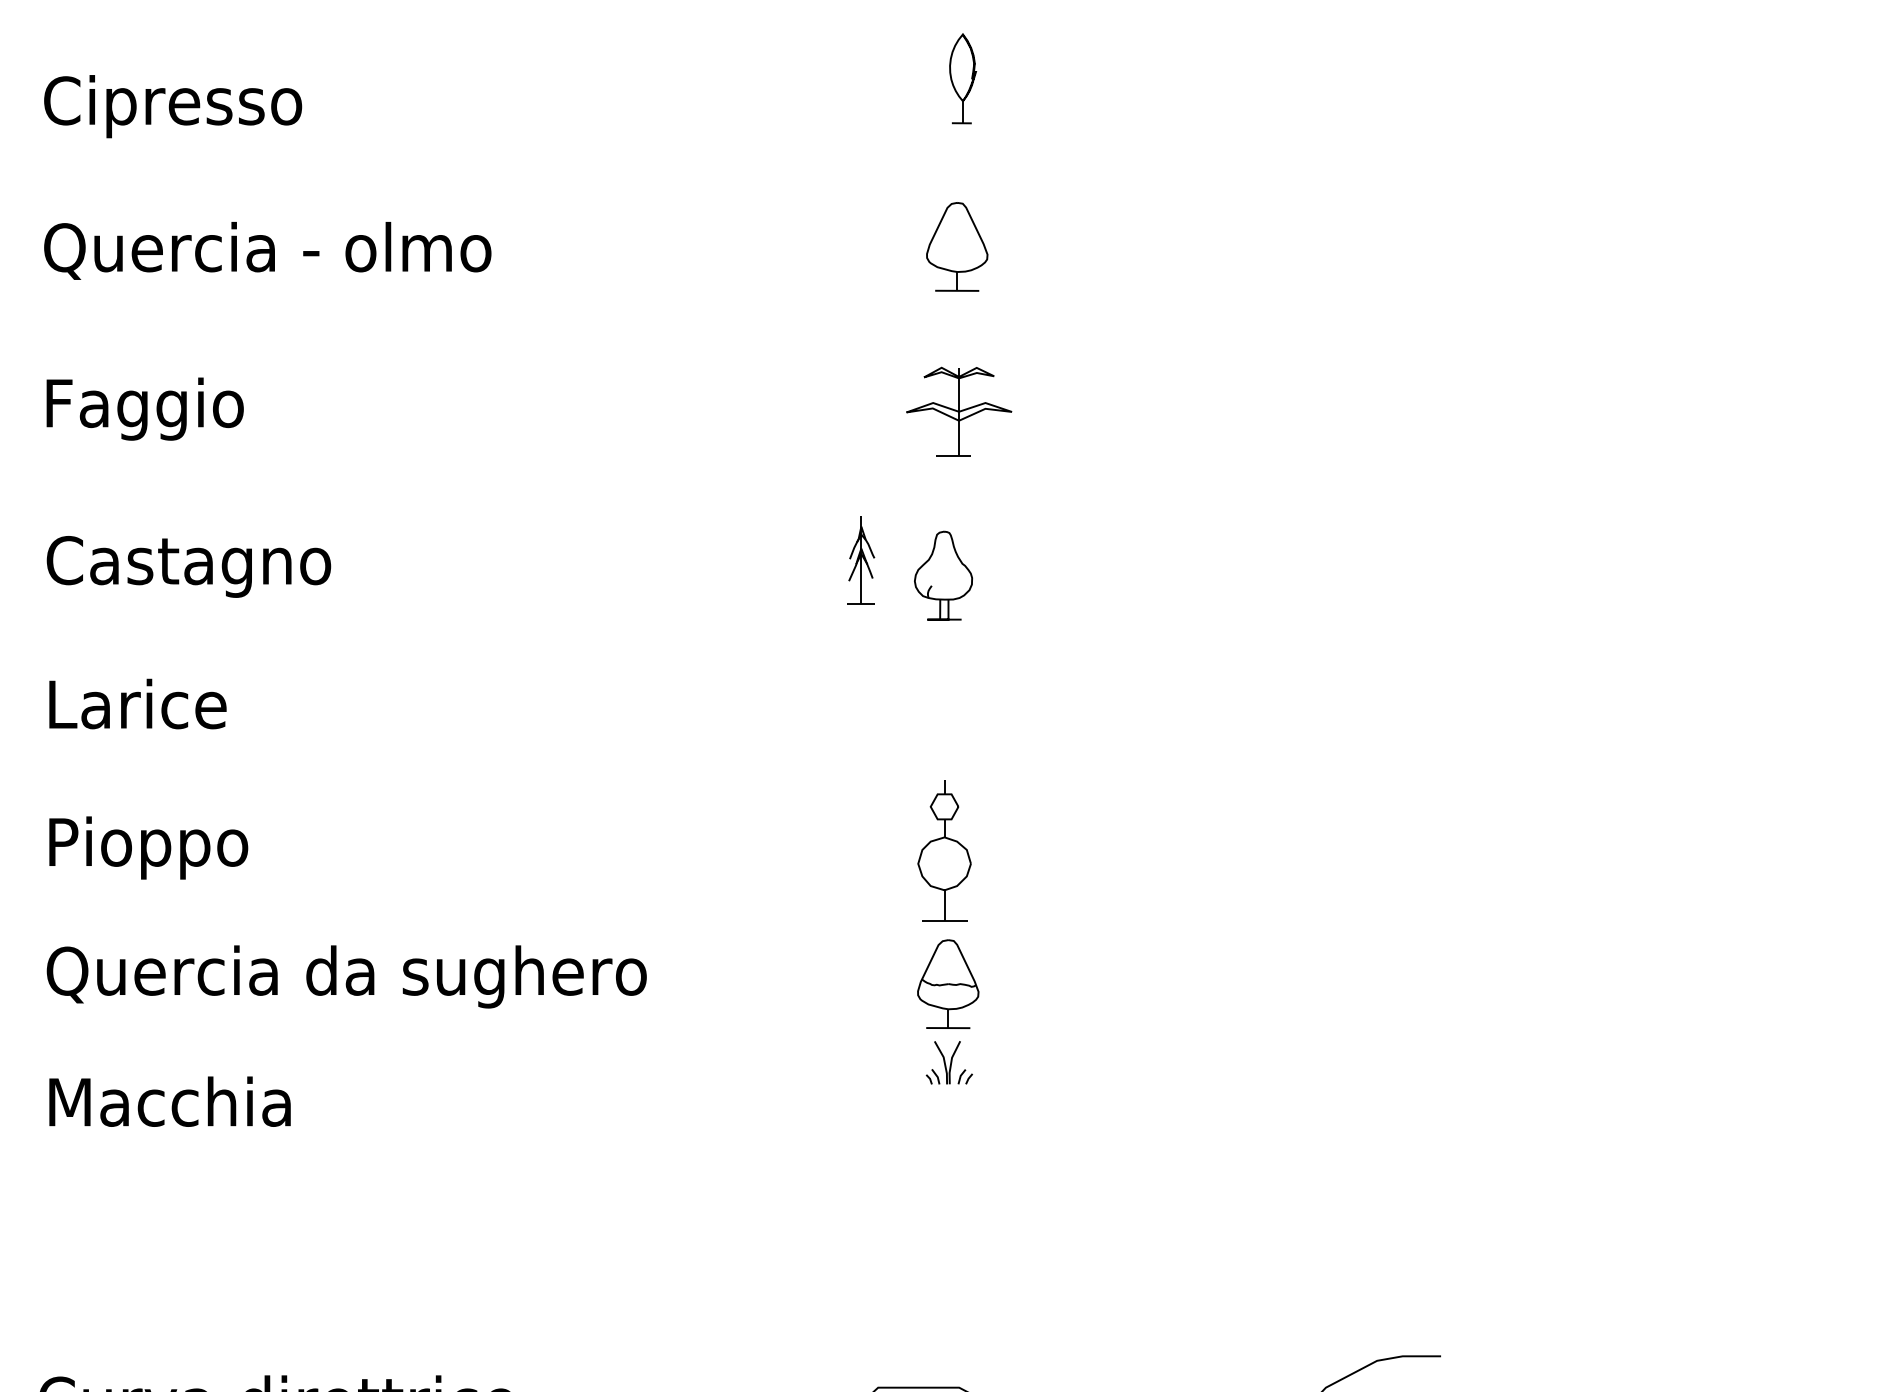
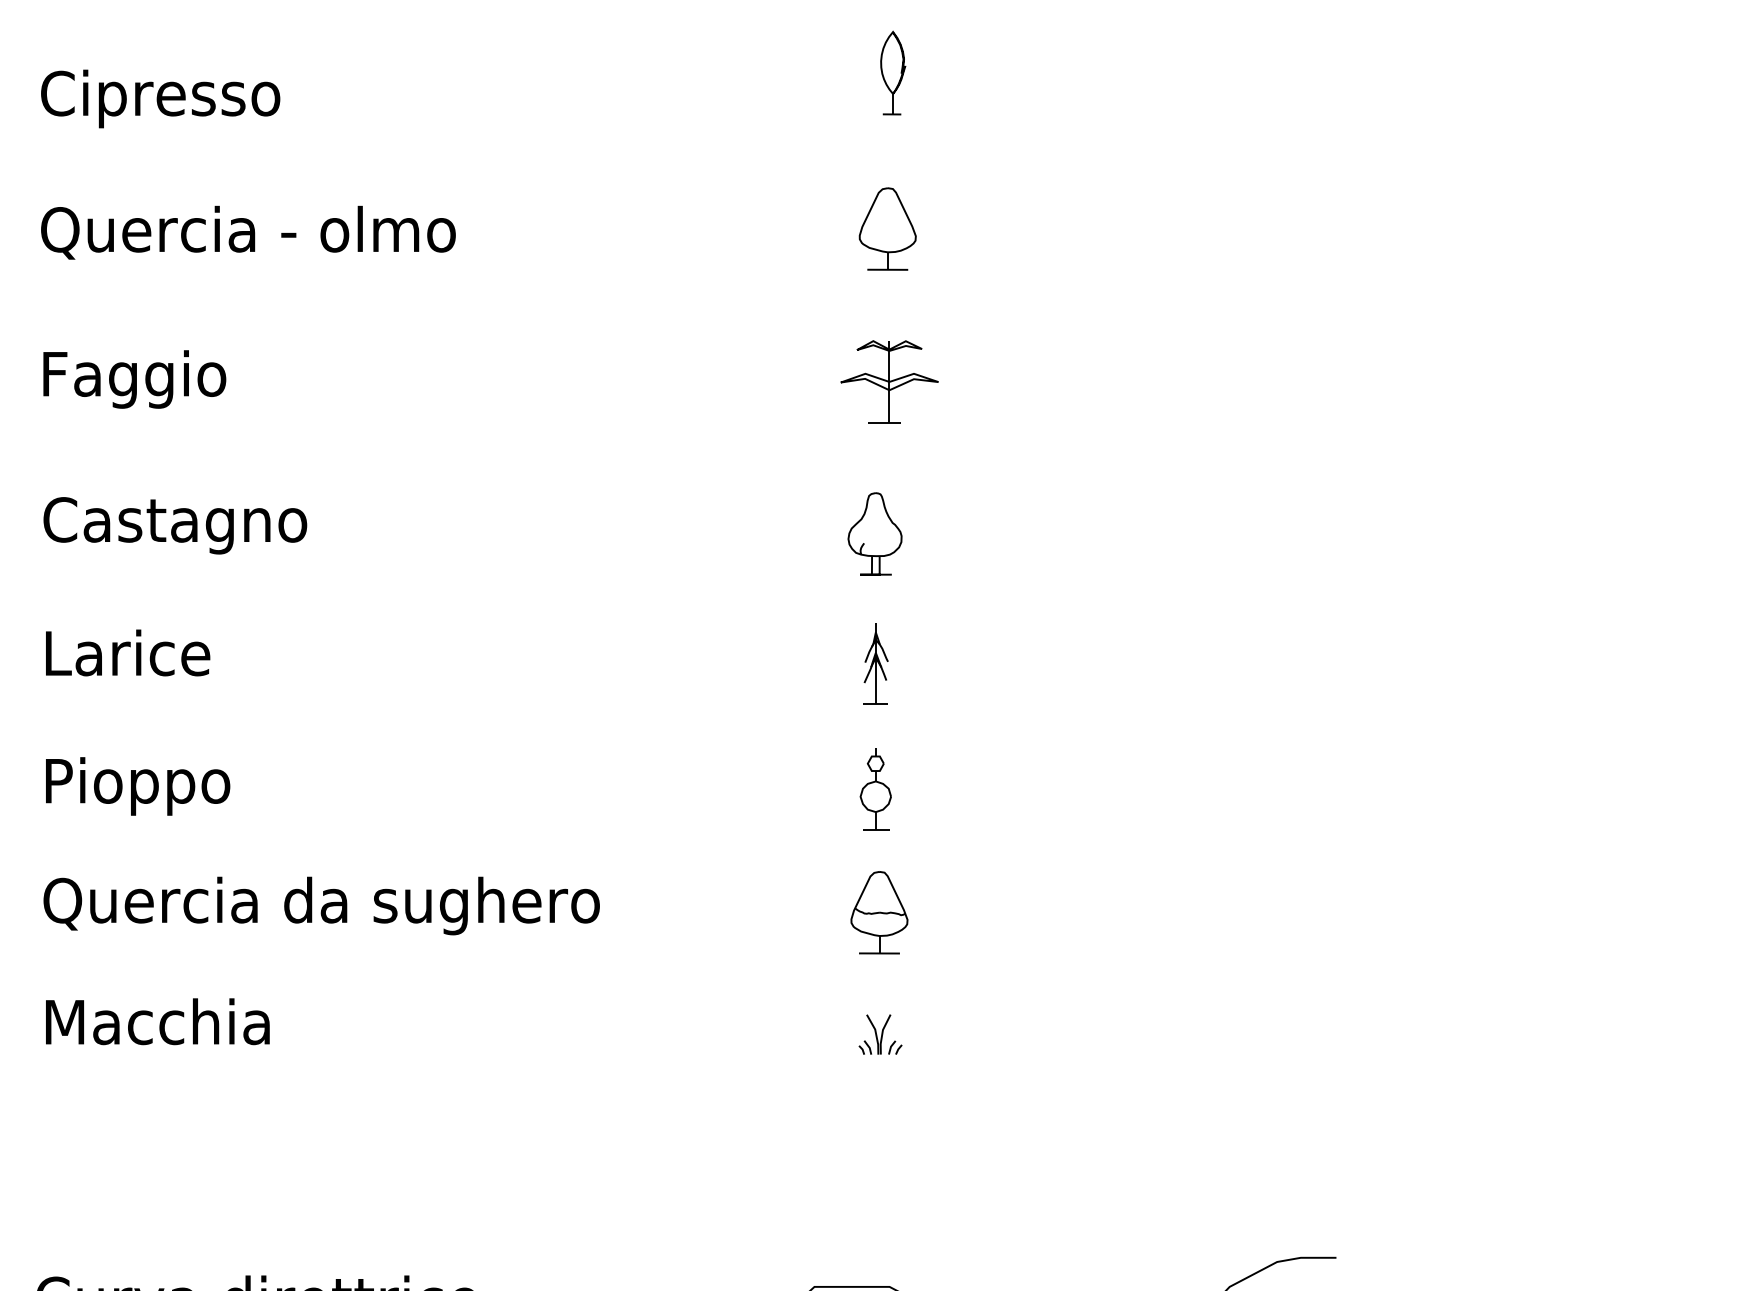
part: (860, 560) -> (875, 663), moved
part: (943, 851) -> (875, 789), size x0.62
part: (949, 1062) -> (880, 1034), moved

